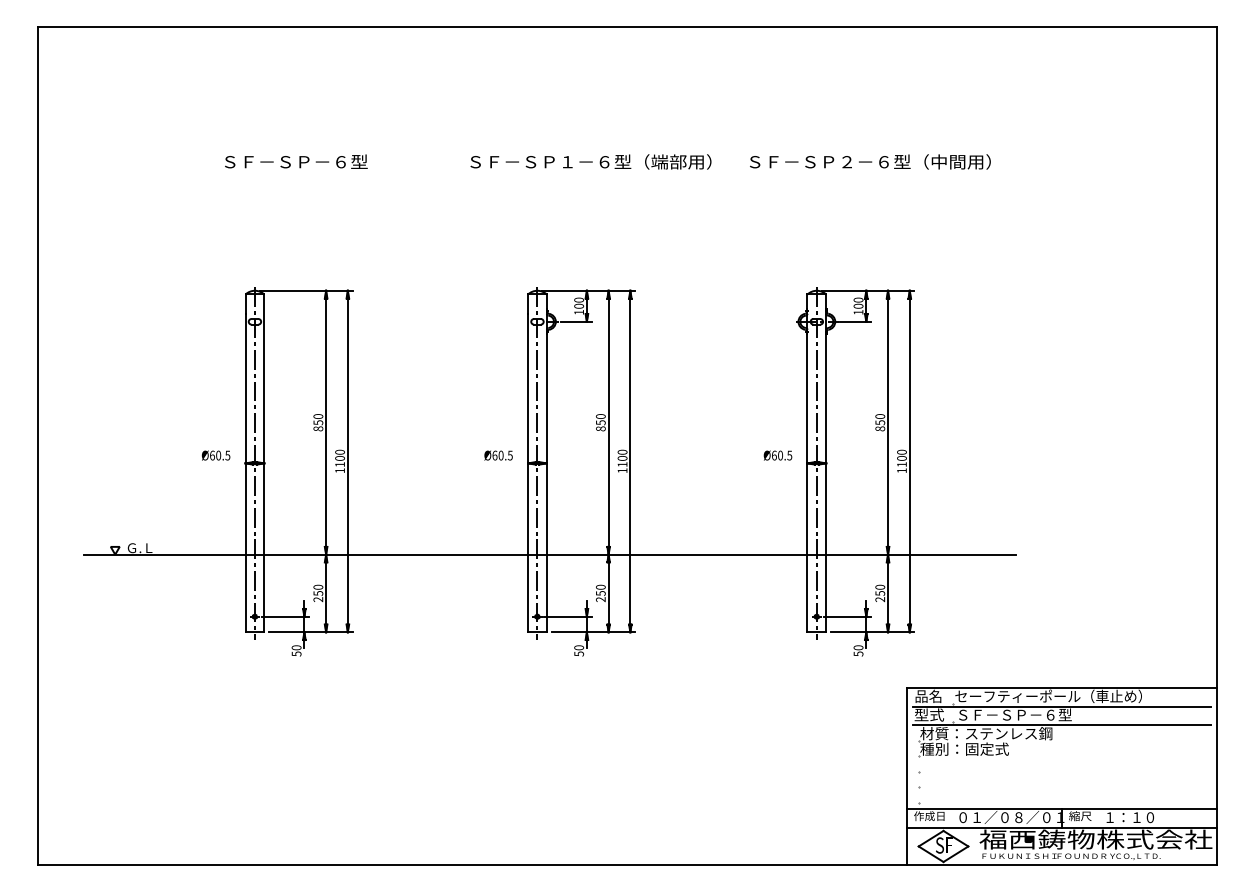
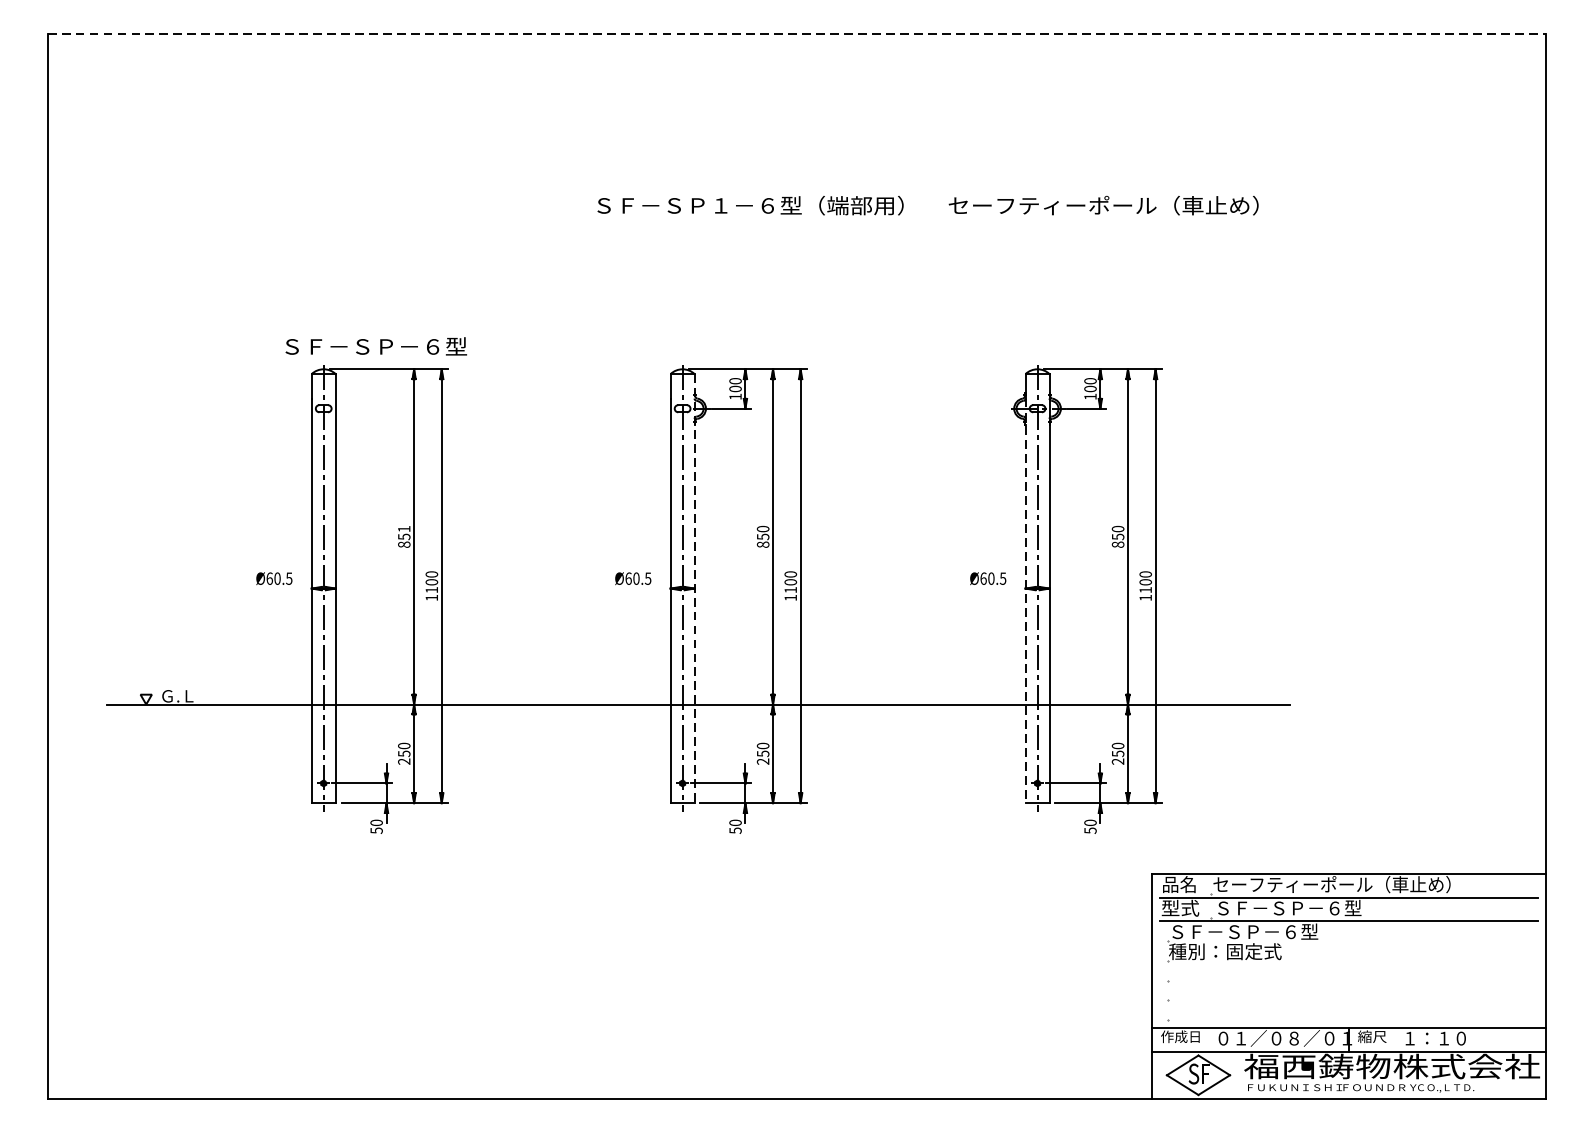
line: (627, 26) -> (797, 33), solid -> dashed
text: (296, 161) -> (376, 346), moved
text: (865, 161) -> (1099, 205), ＳＦ－ＳＰ２－６型（中間用） -> セーフティーポール（車止め）
text: (318, 416) -> (404, 529), 850 -> 851
line: (546, 463) -> (694, 588), solid -> dashed
line: (807, 473) -> (1025, 601), solid -> dashed
text: (986, 733) -> (1253, 931), 材質：ステンレス鋼 -> ＳＦ－ＳＰ－６型

